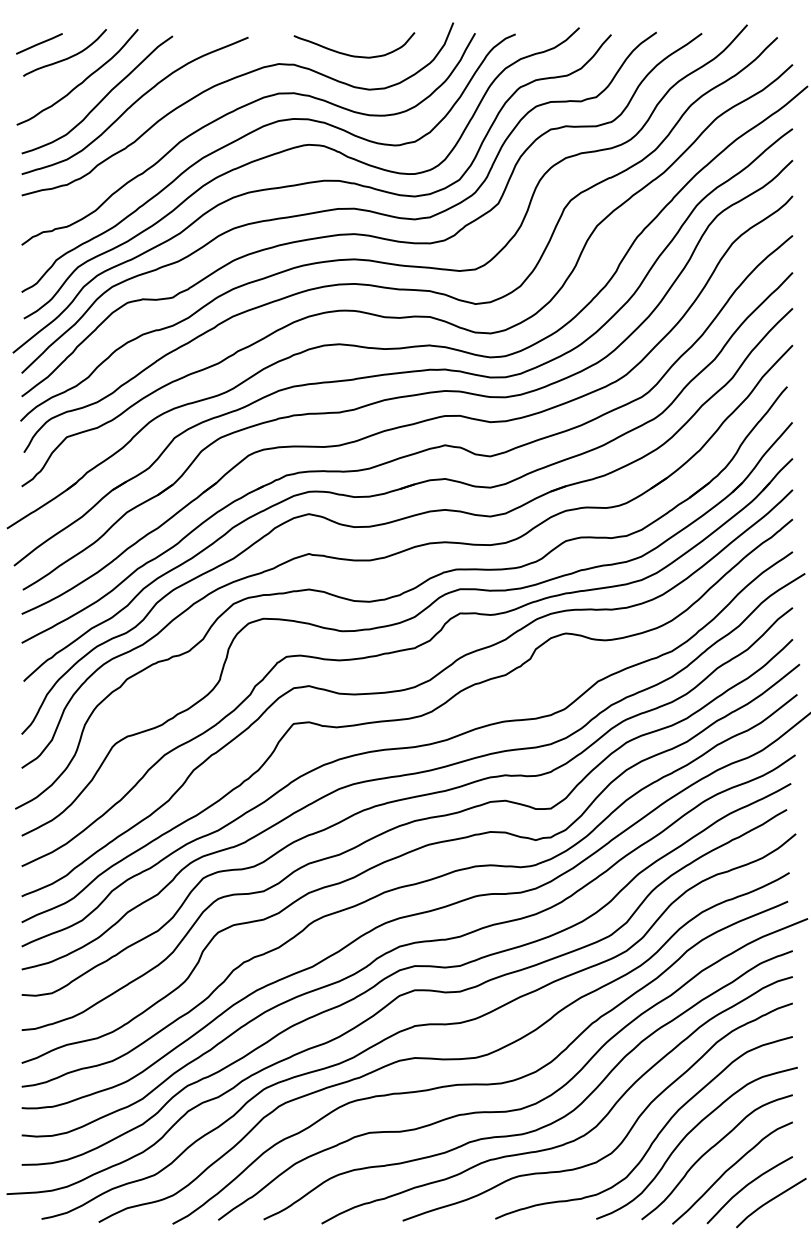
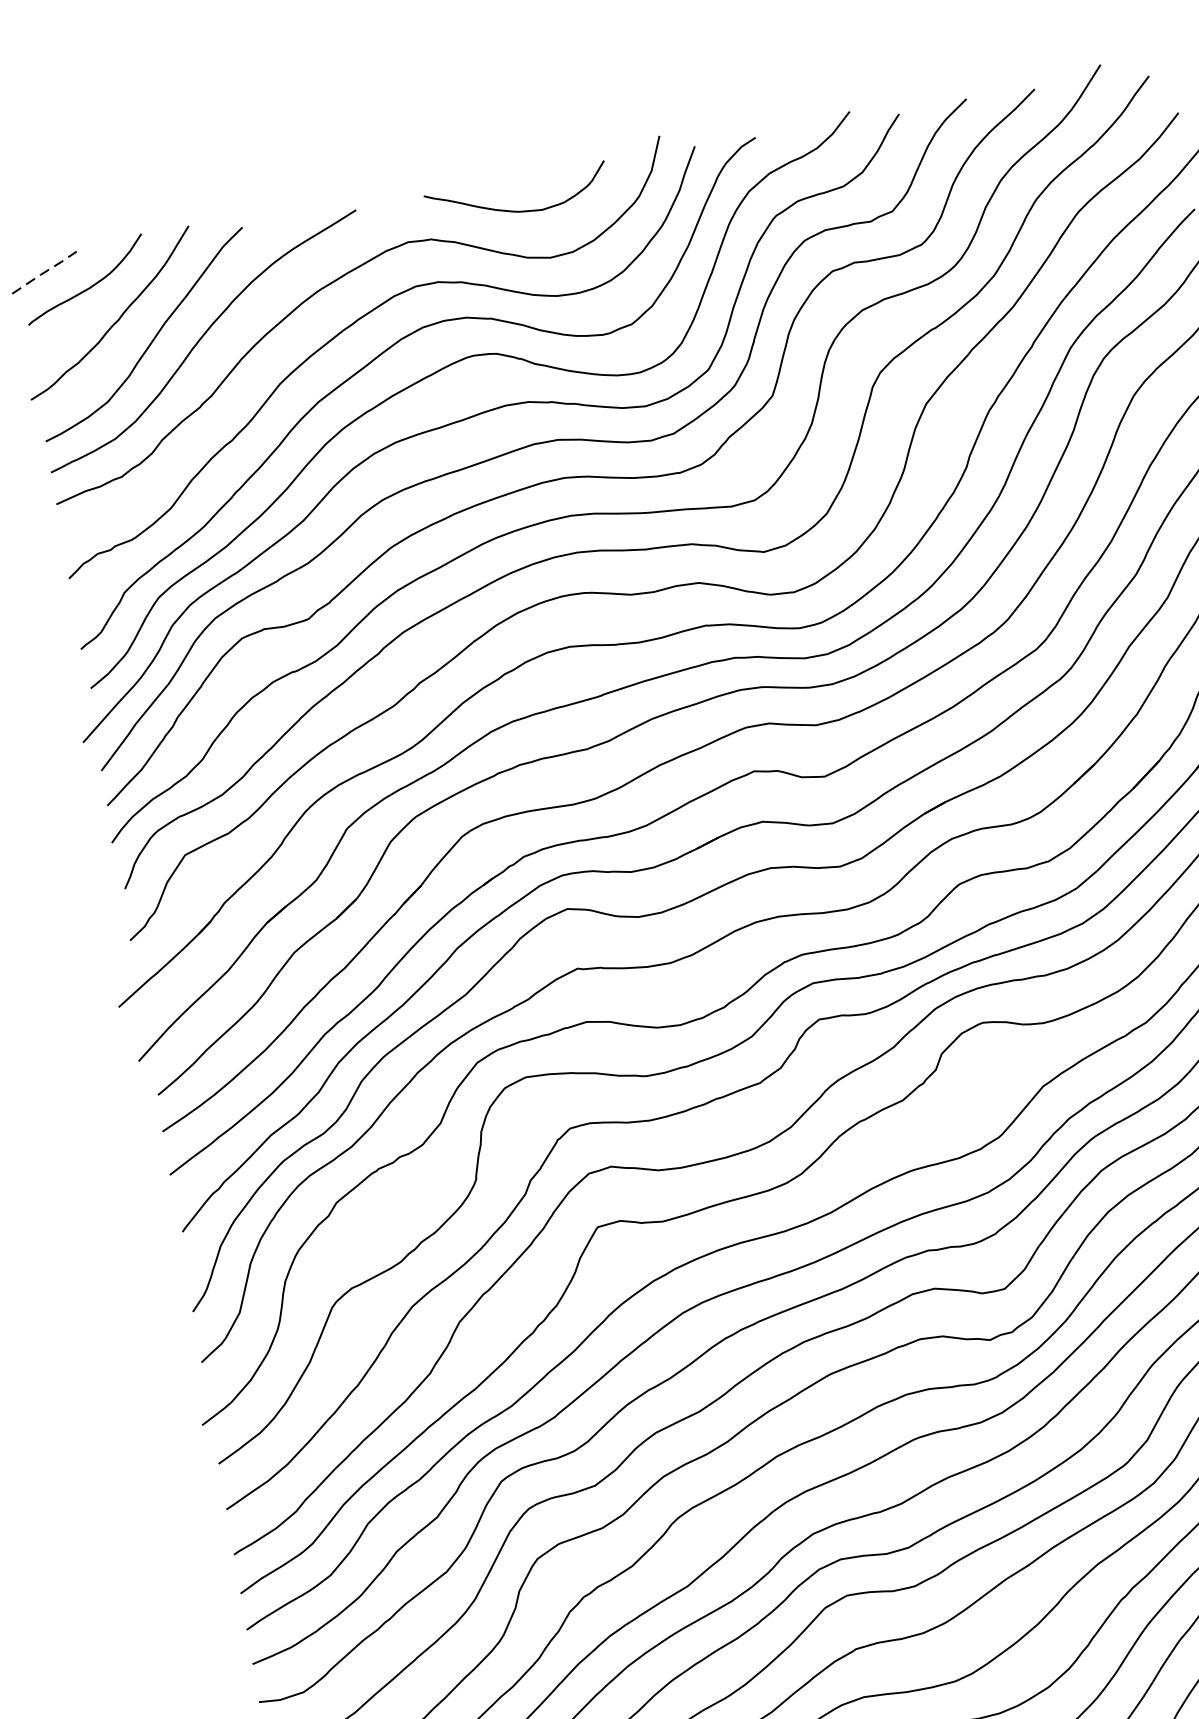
line: (39, 43) -> (44, 272), solid -> dashed

